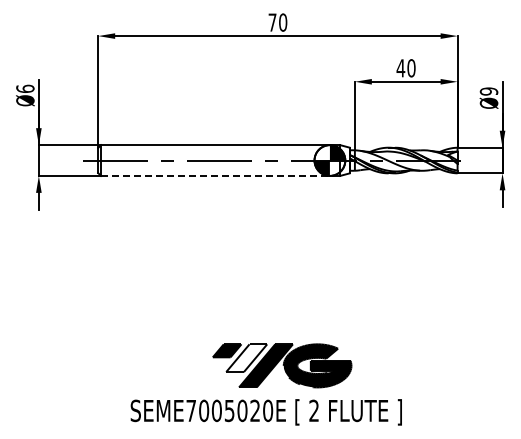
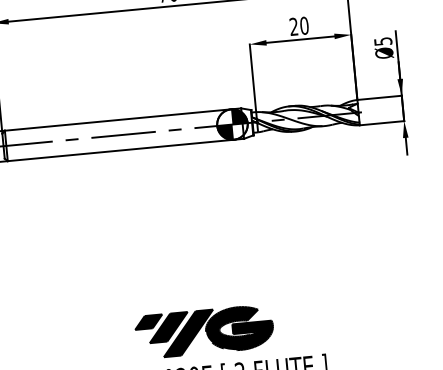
text: (400, 68) -> (293, 27), 40 -> 20
text: (488, 91) -> (382, 41), Ø9 -> Ø5
line: (220, 175) -> (125, 149), dashed -> solid
fill: (246, 358) -> (168, 327), added

